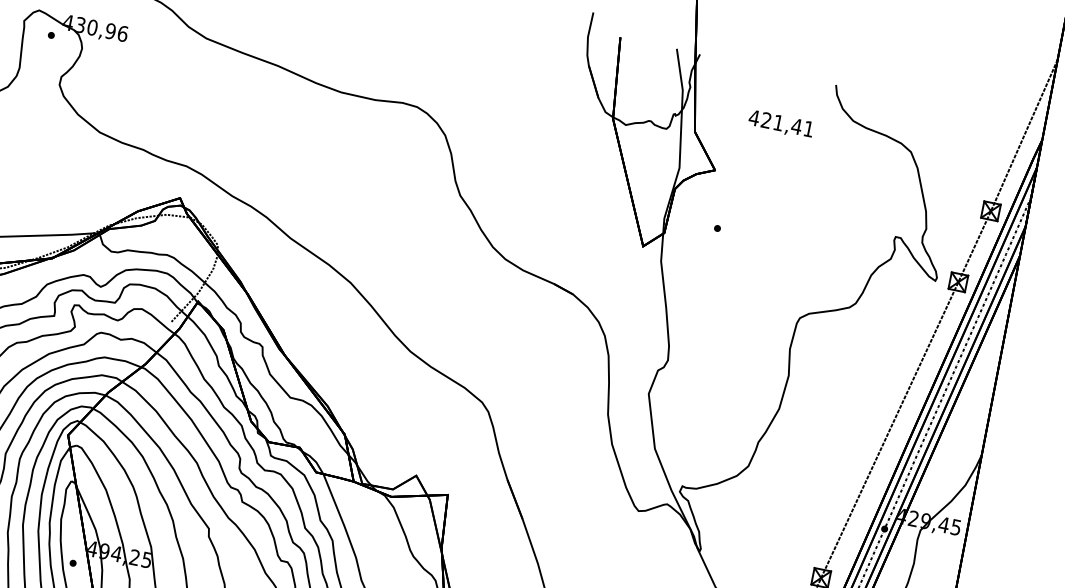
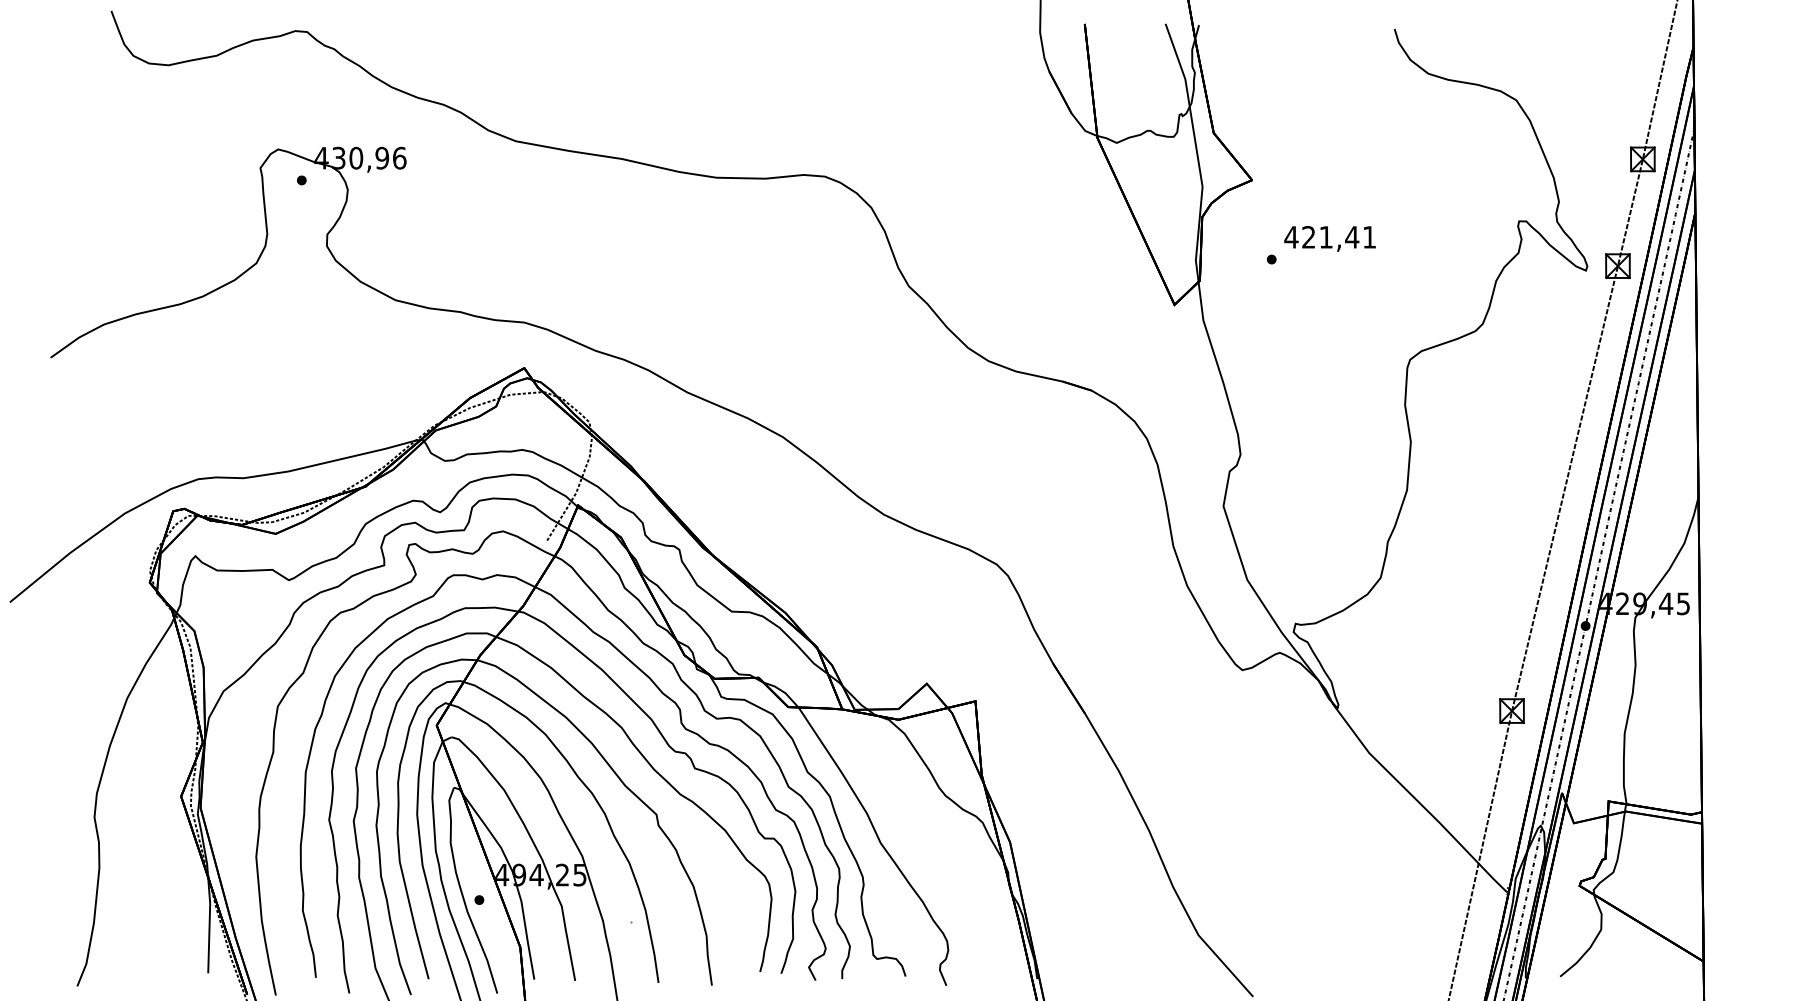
text: (780, 124) -> (1329, 238), moved

